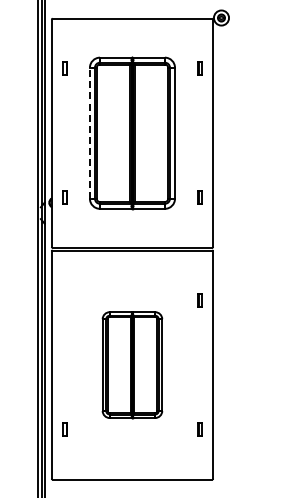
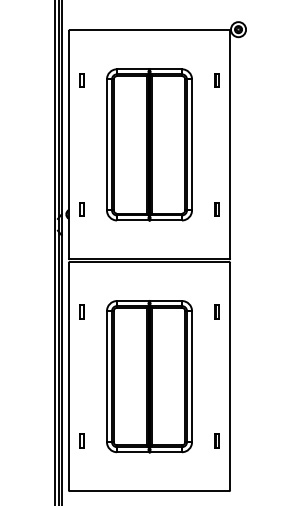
line: (89, 132) -> (106, 144), dashed -> solid
part: (64, 299) -> (81, 311), added
part: (132, 364) -> (149, 376), size x1.43

